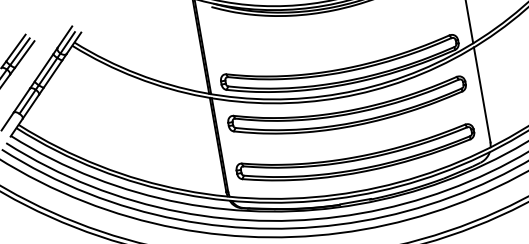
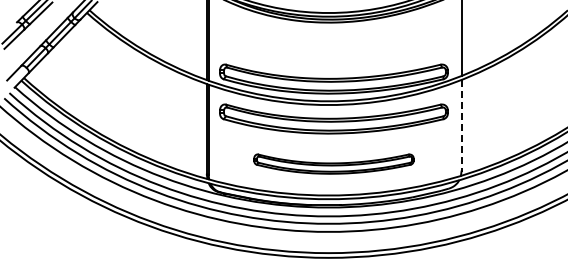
line: (482, 94) -> (461, 125), solid -> dashed
part: (355, 157) -> (333, 163), size x0.7

